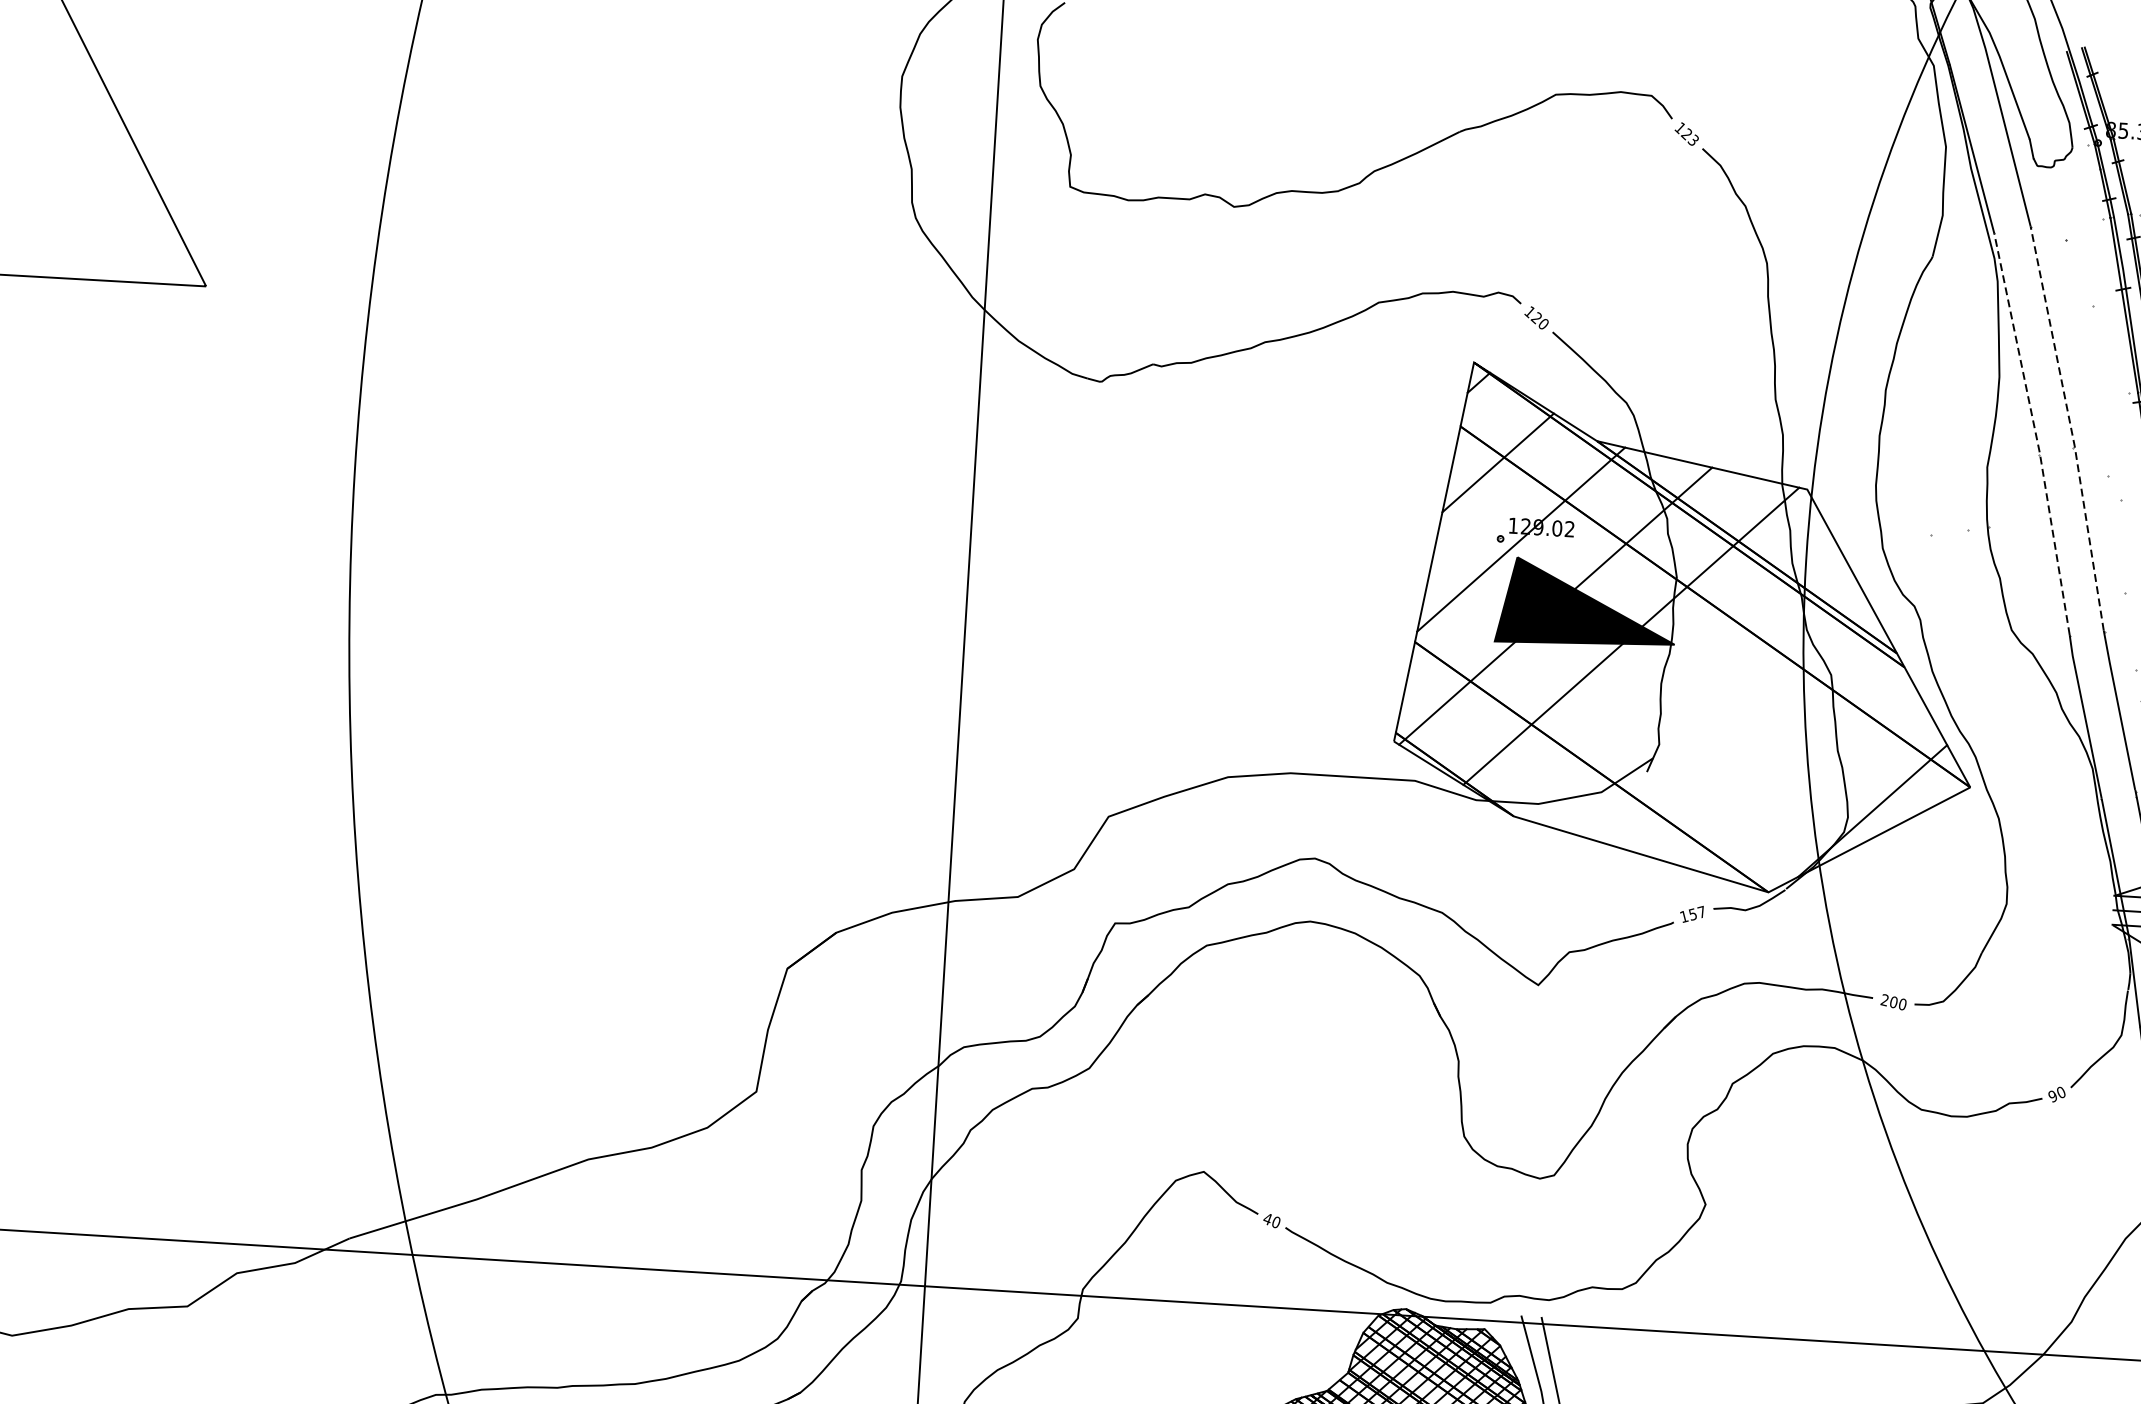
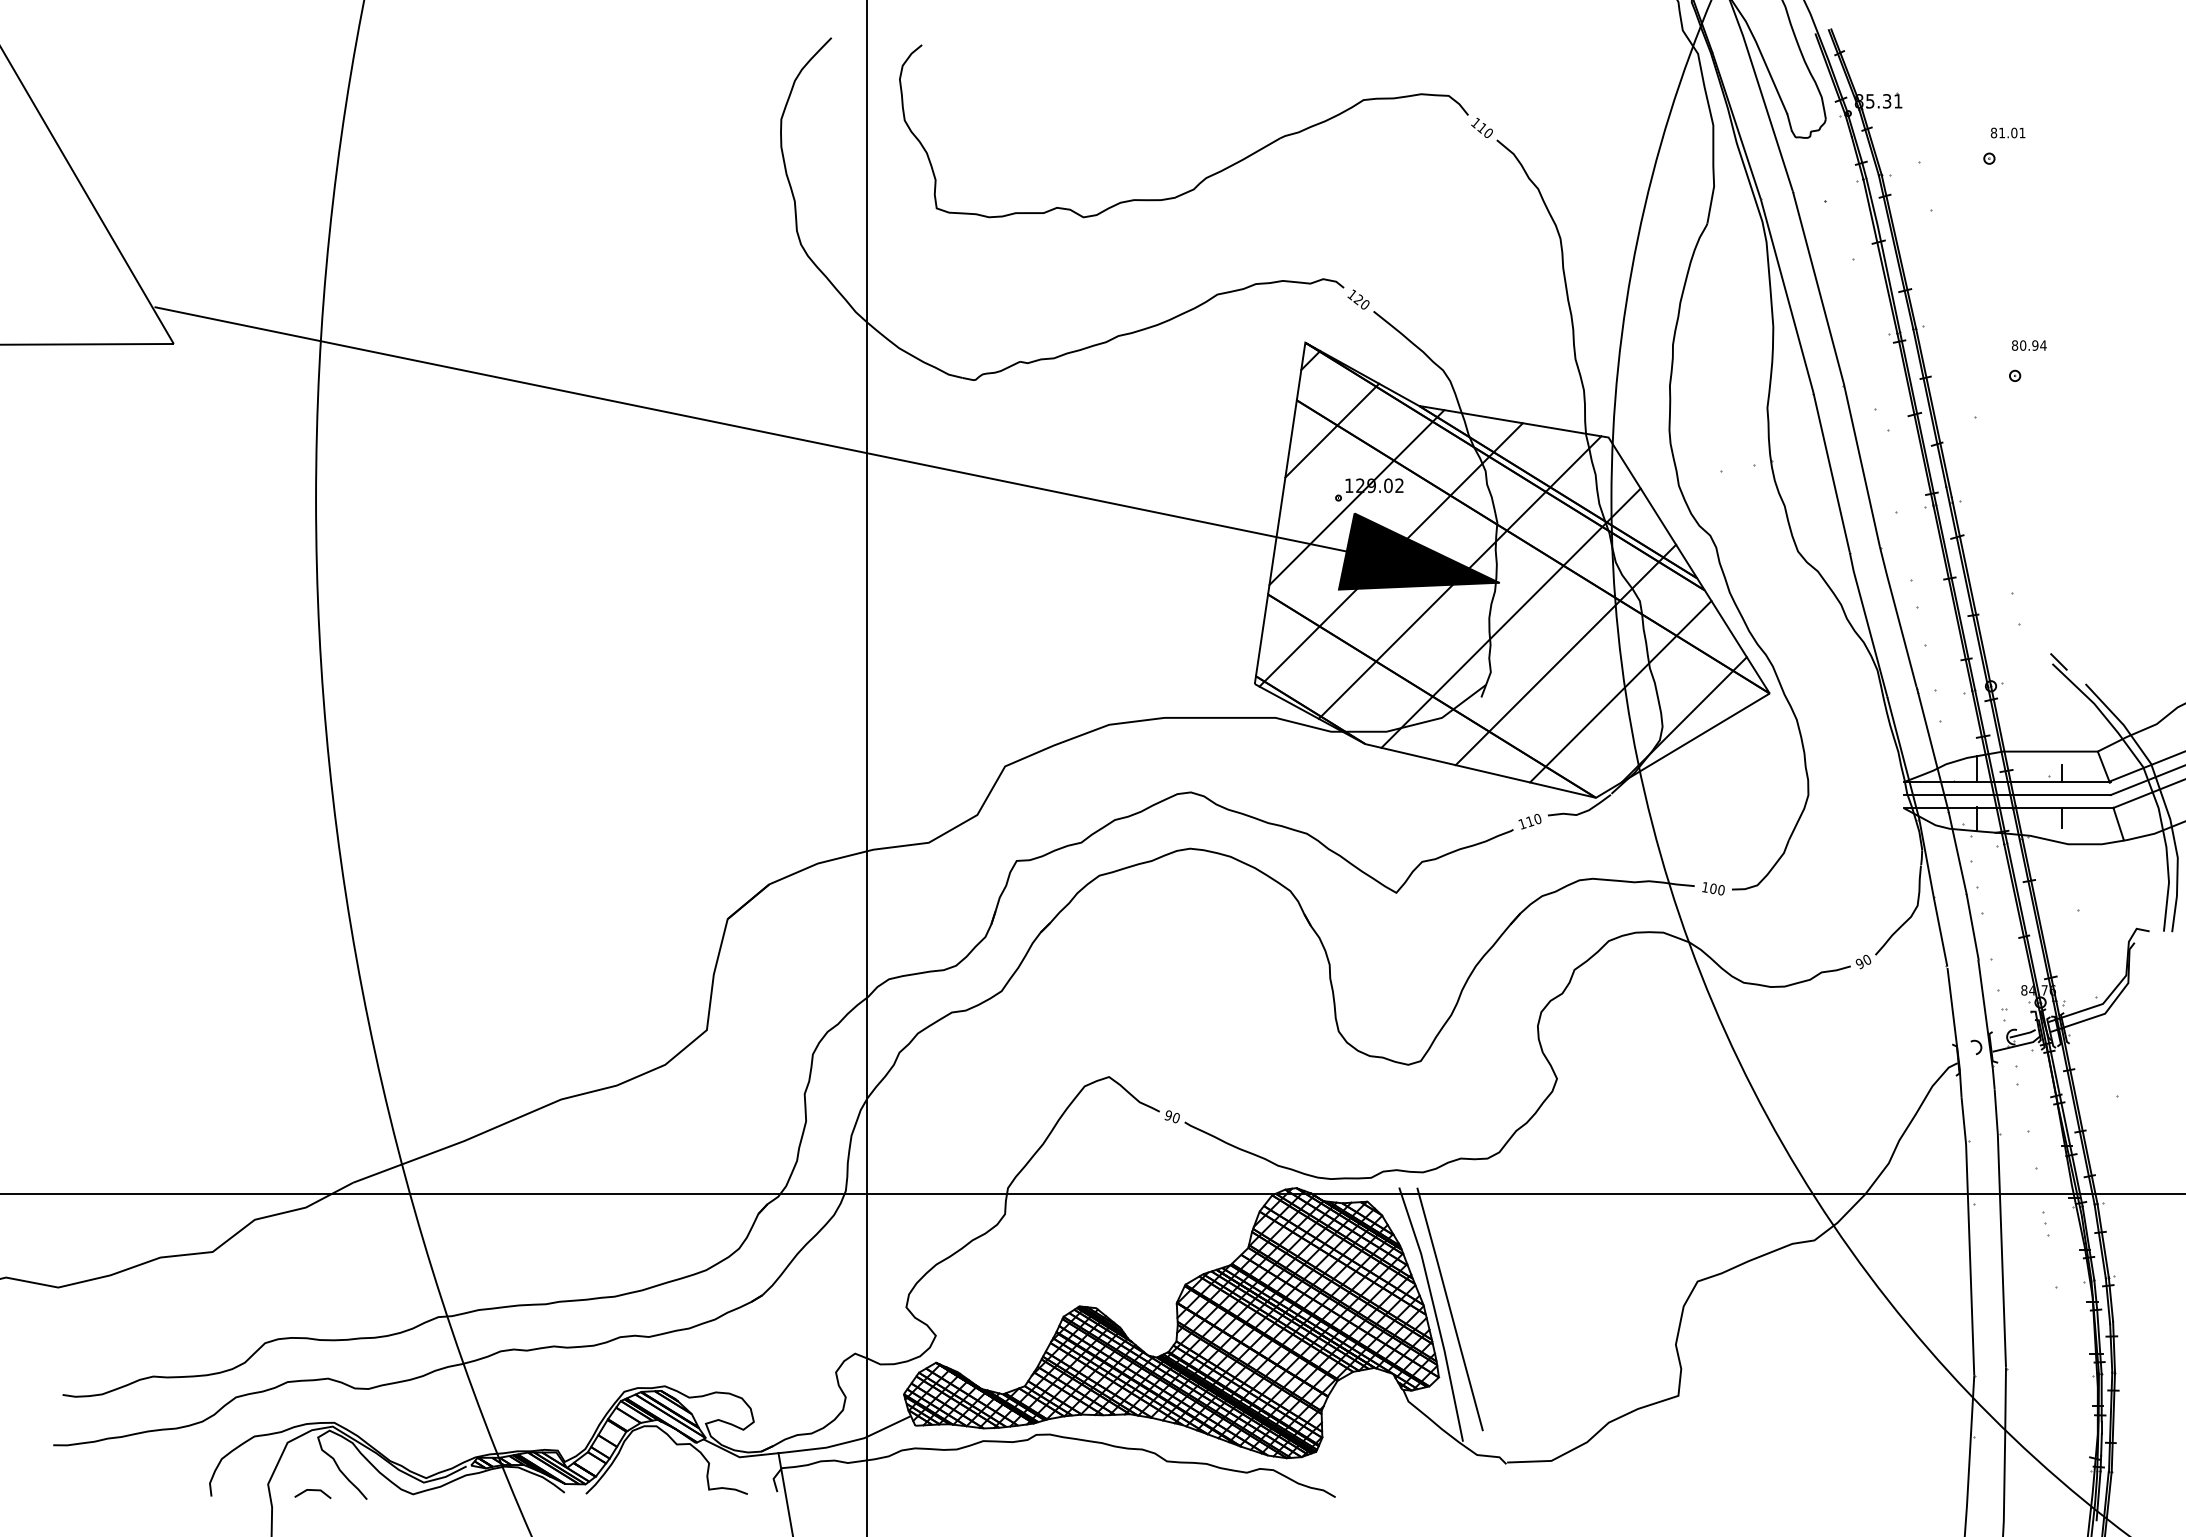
text: (1689, 135) -> (1484, 129), 123 -> 110
line: (2070, 428) -> (1839, 368), dashed -> solid
line: (2035, 433) -> (1808, 375), dashed -> solid
line: (931, 443) -> (827, 444), added
line: (1685, 684) -> (1510, 617), added
line: (1744, 729) -> (1565, 654), added
line: (1803, 774) -> (1620, 691), added
text: (1696, 912) -> (1533, 819), 157 -> 110
text: (1883, 1000) -> (1704, 887), 200 -> 100
text: (1266, 1218) -> (1167, 1115), 40 -> 90

